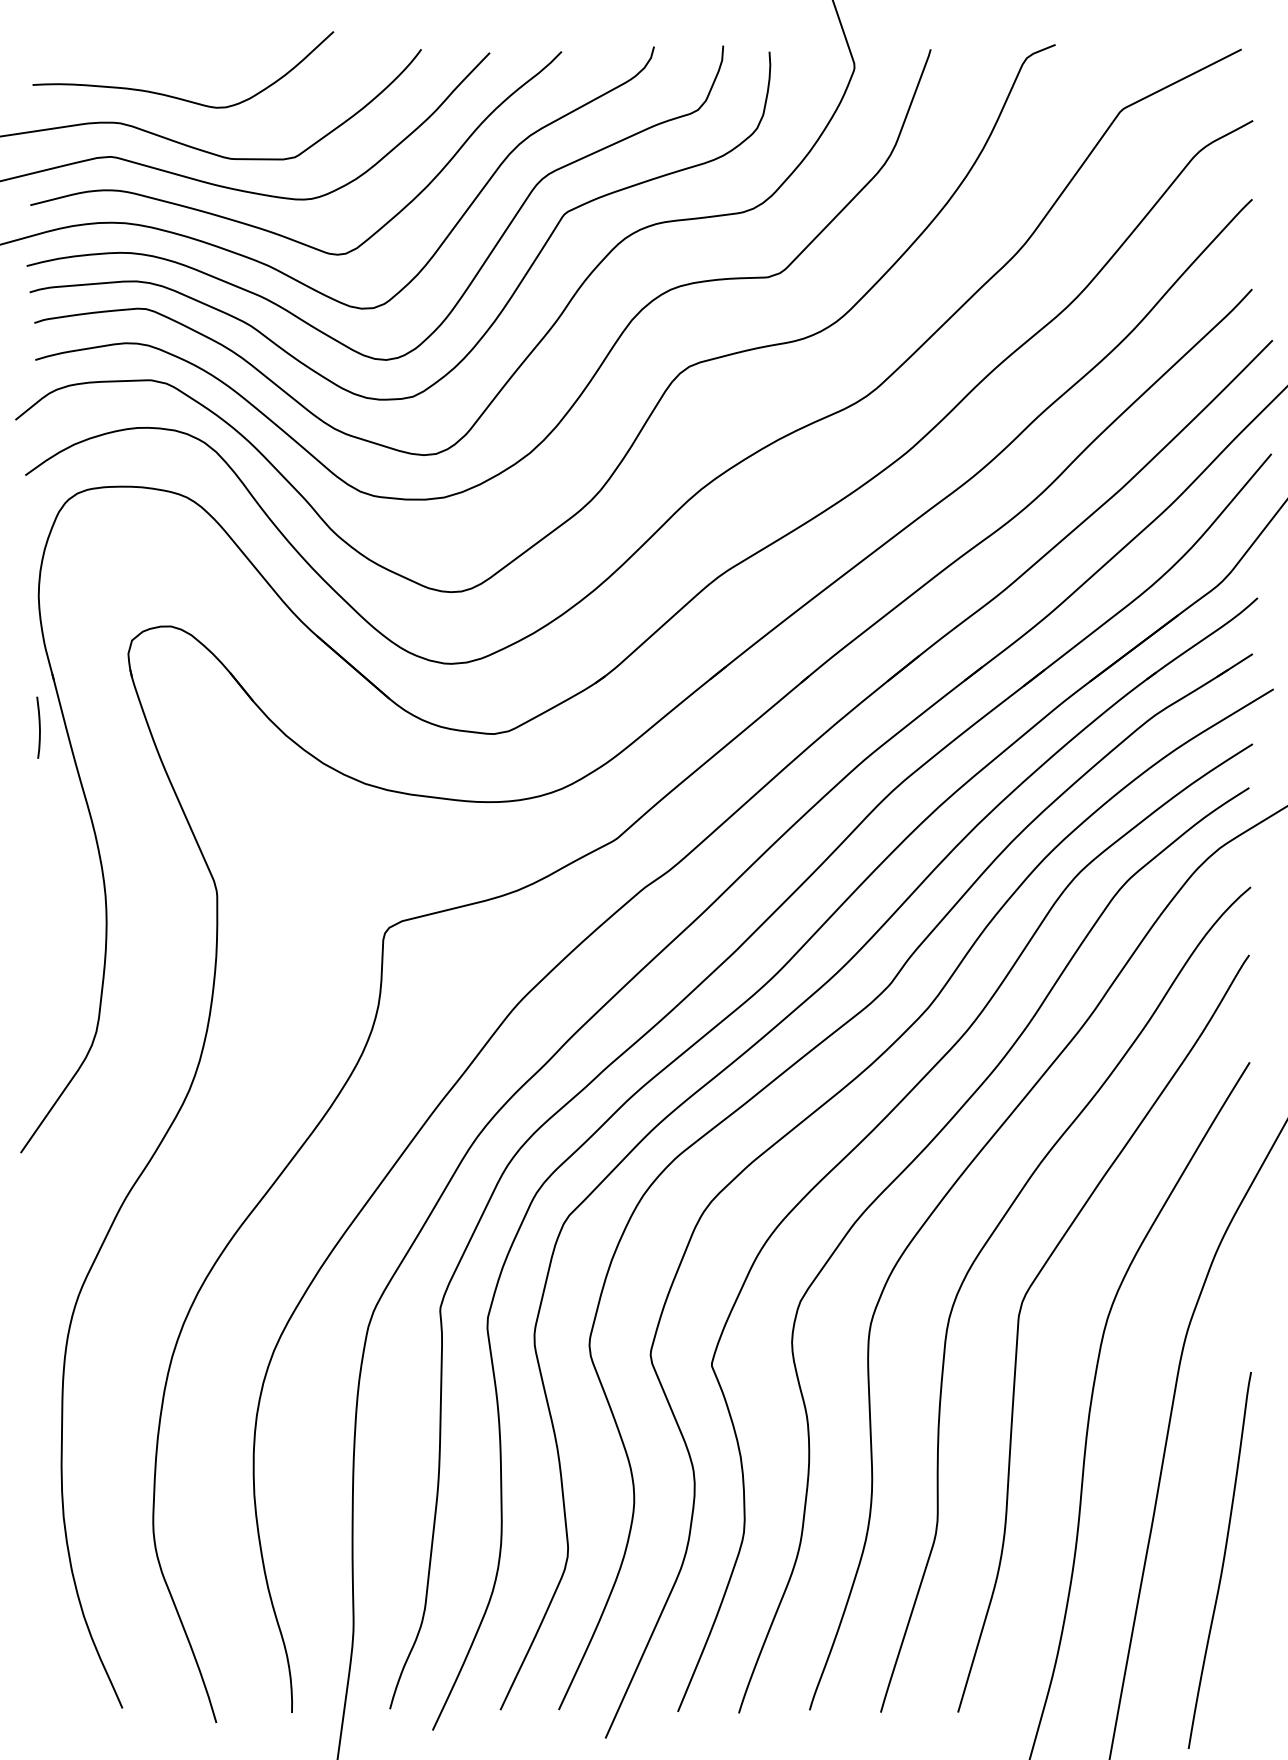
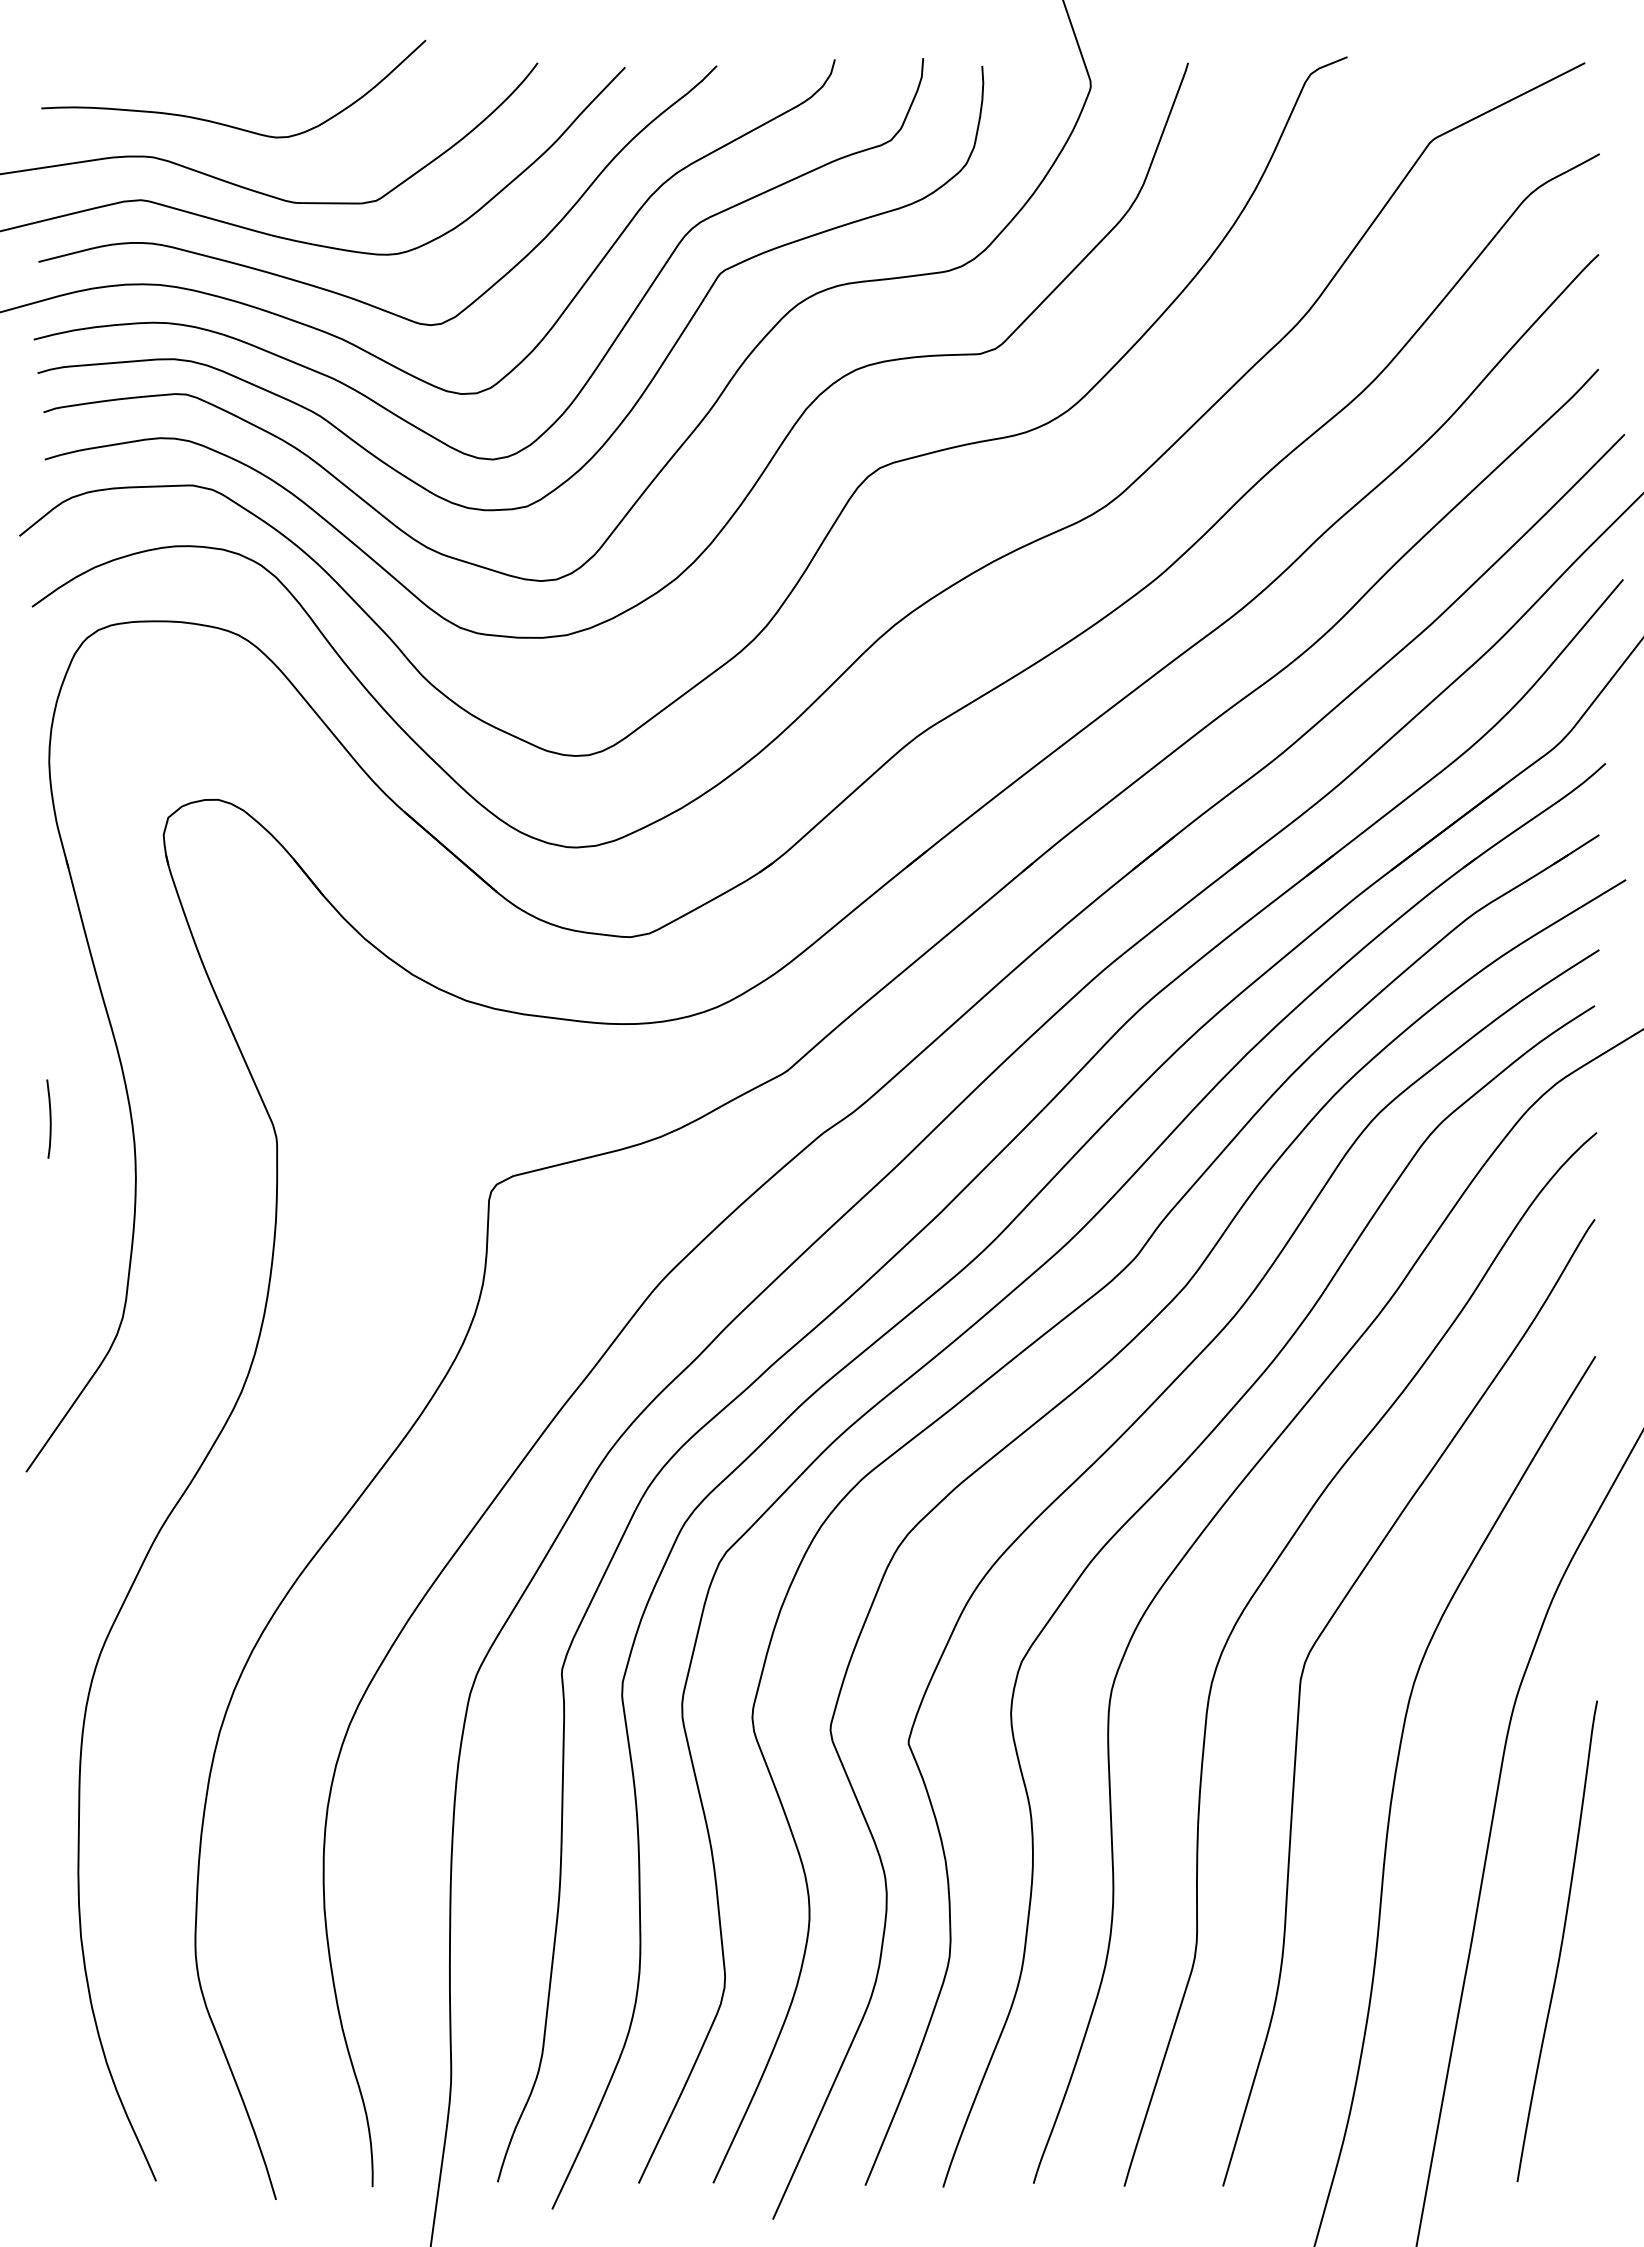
curve: (38, 727) -> (49, 1118), moved
curve: (1223, 1560) -> (1561, 1941), moved

